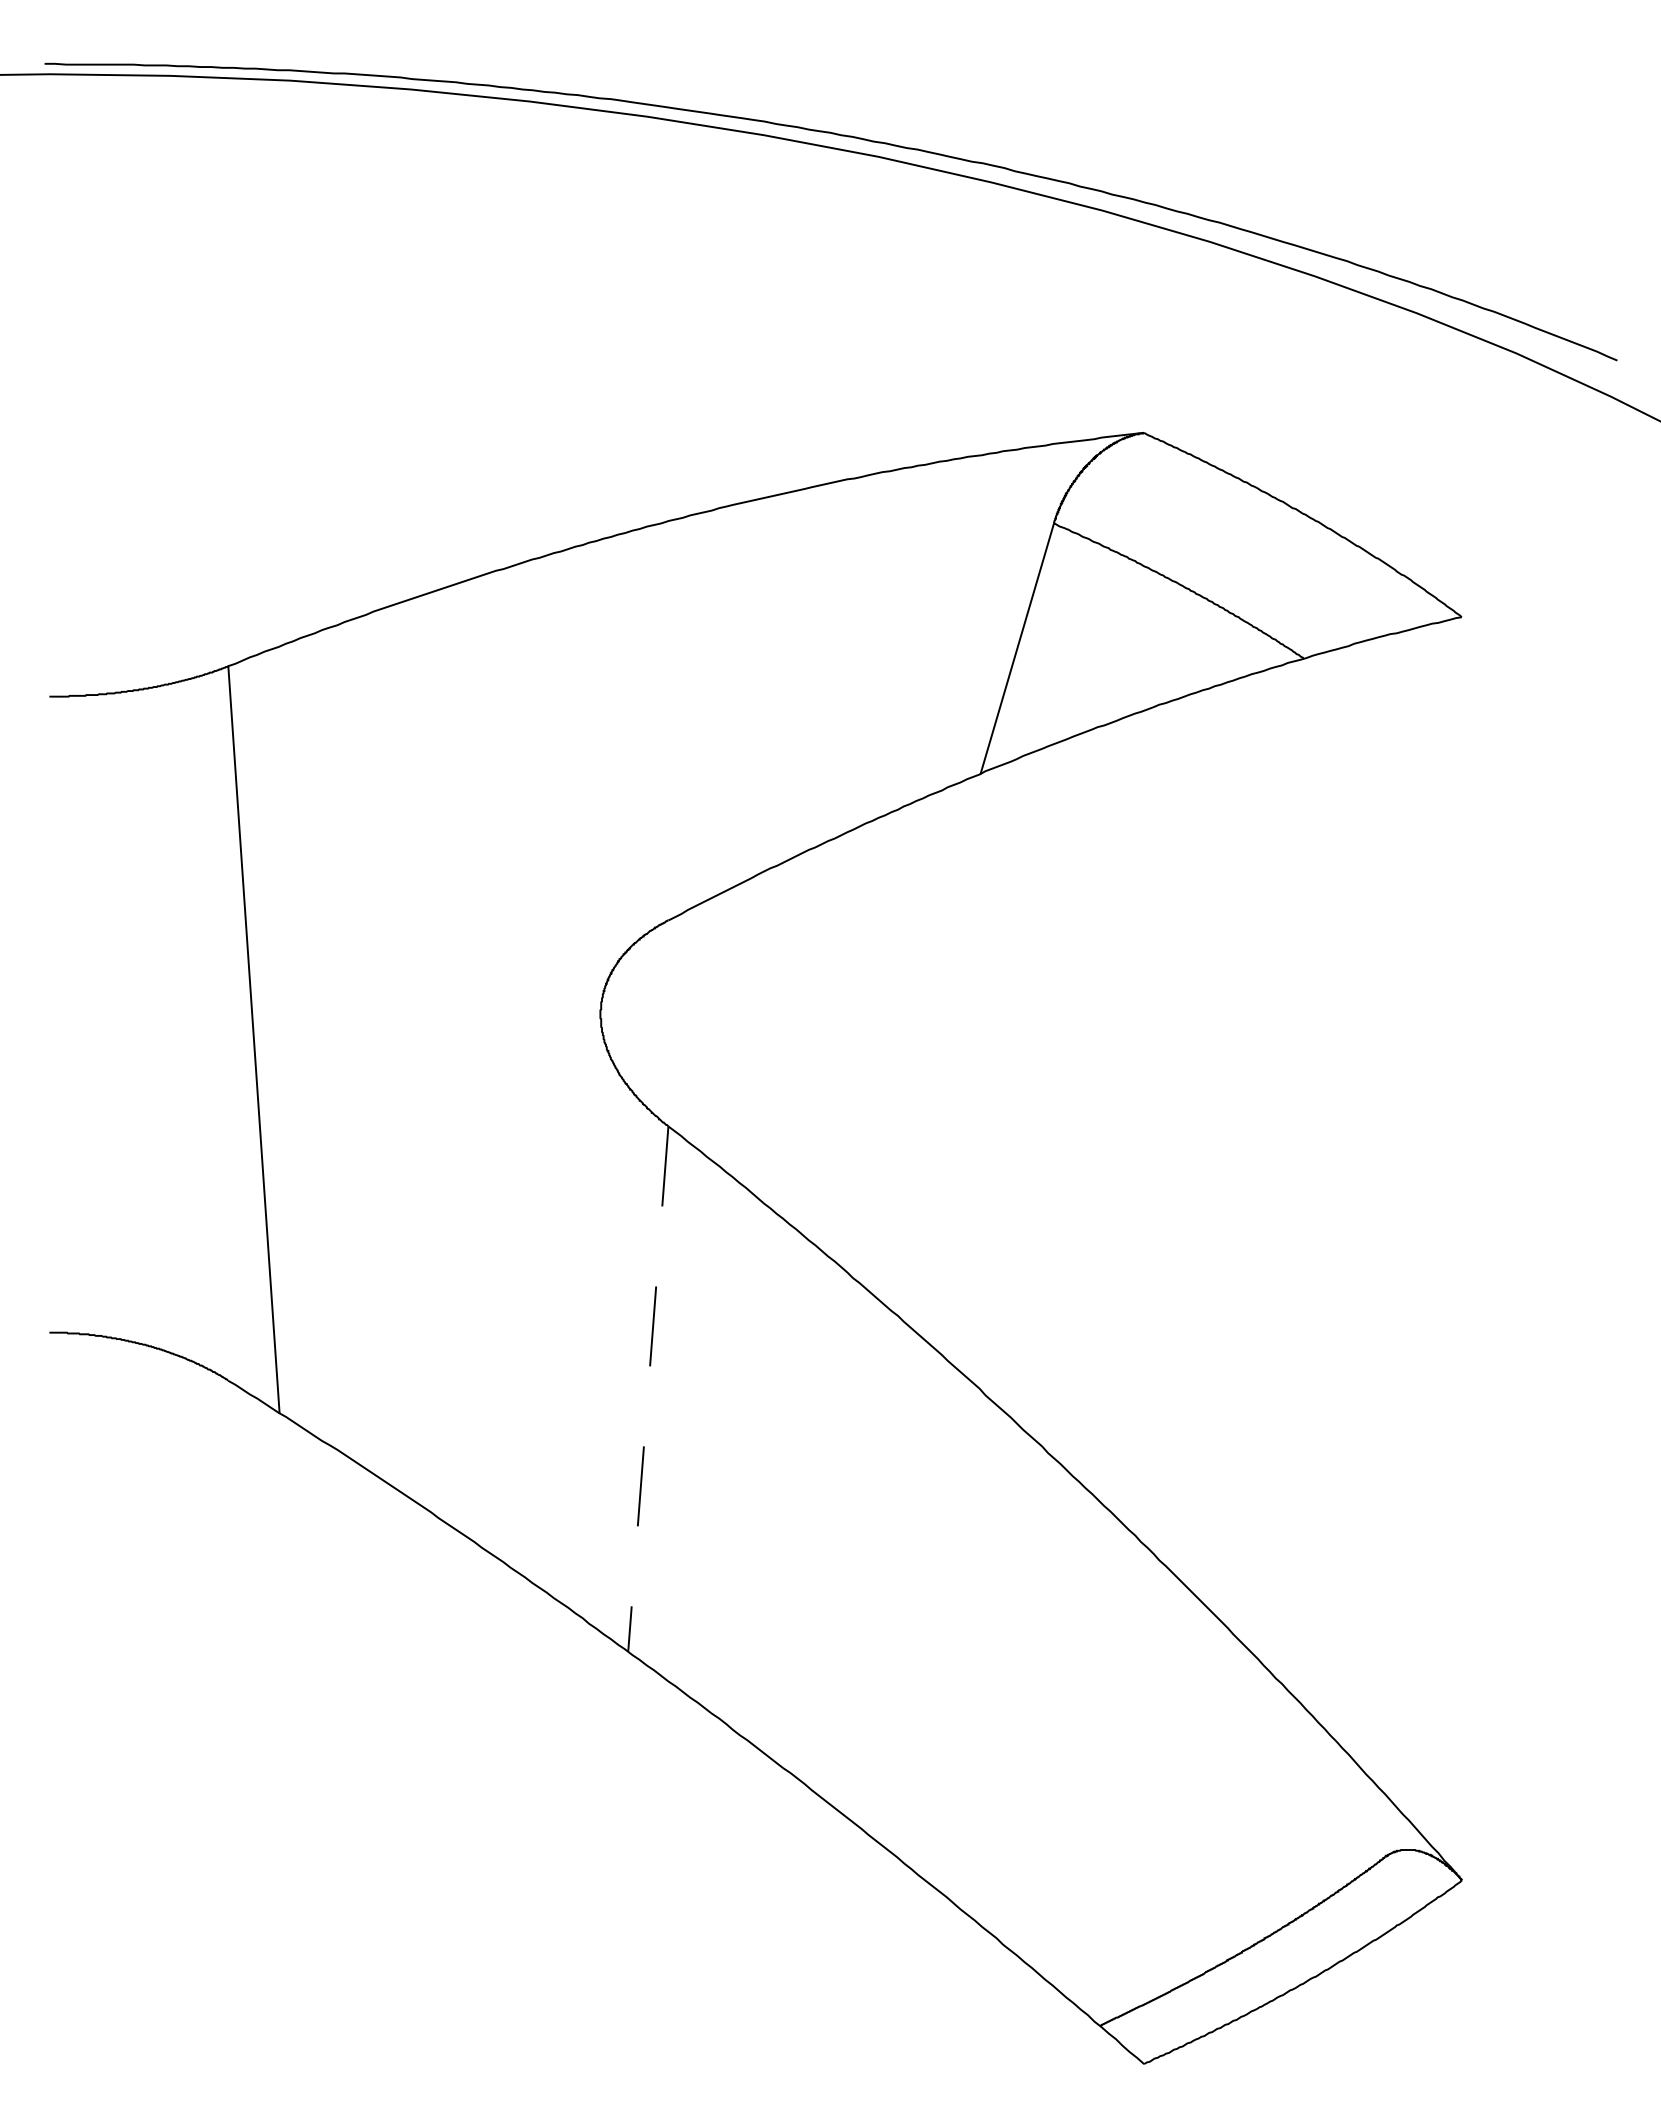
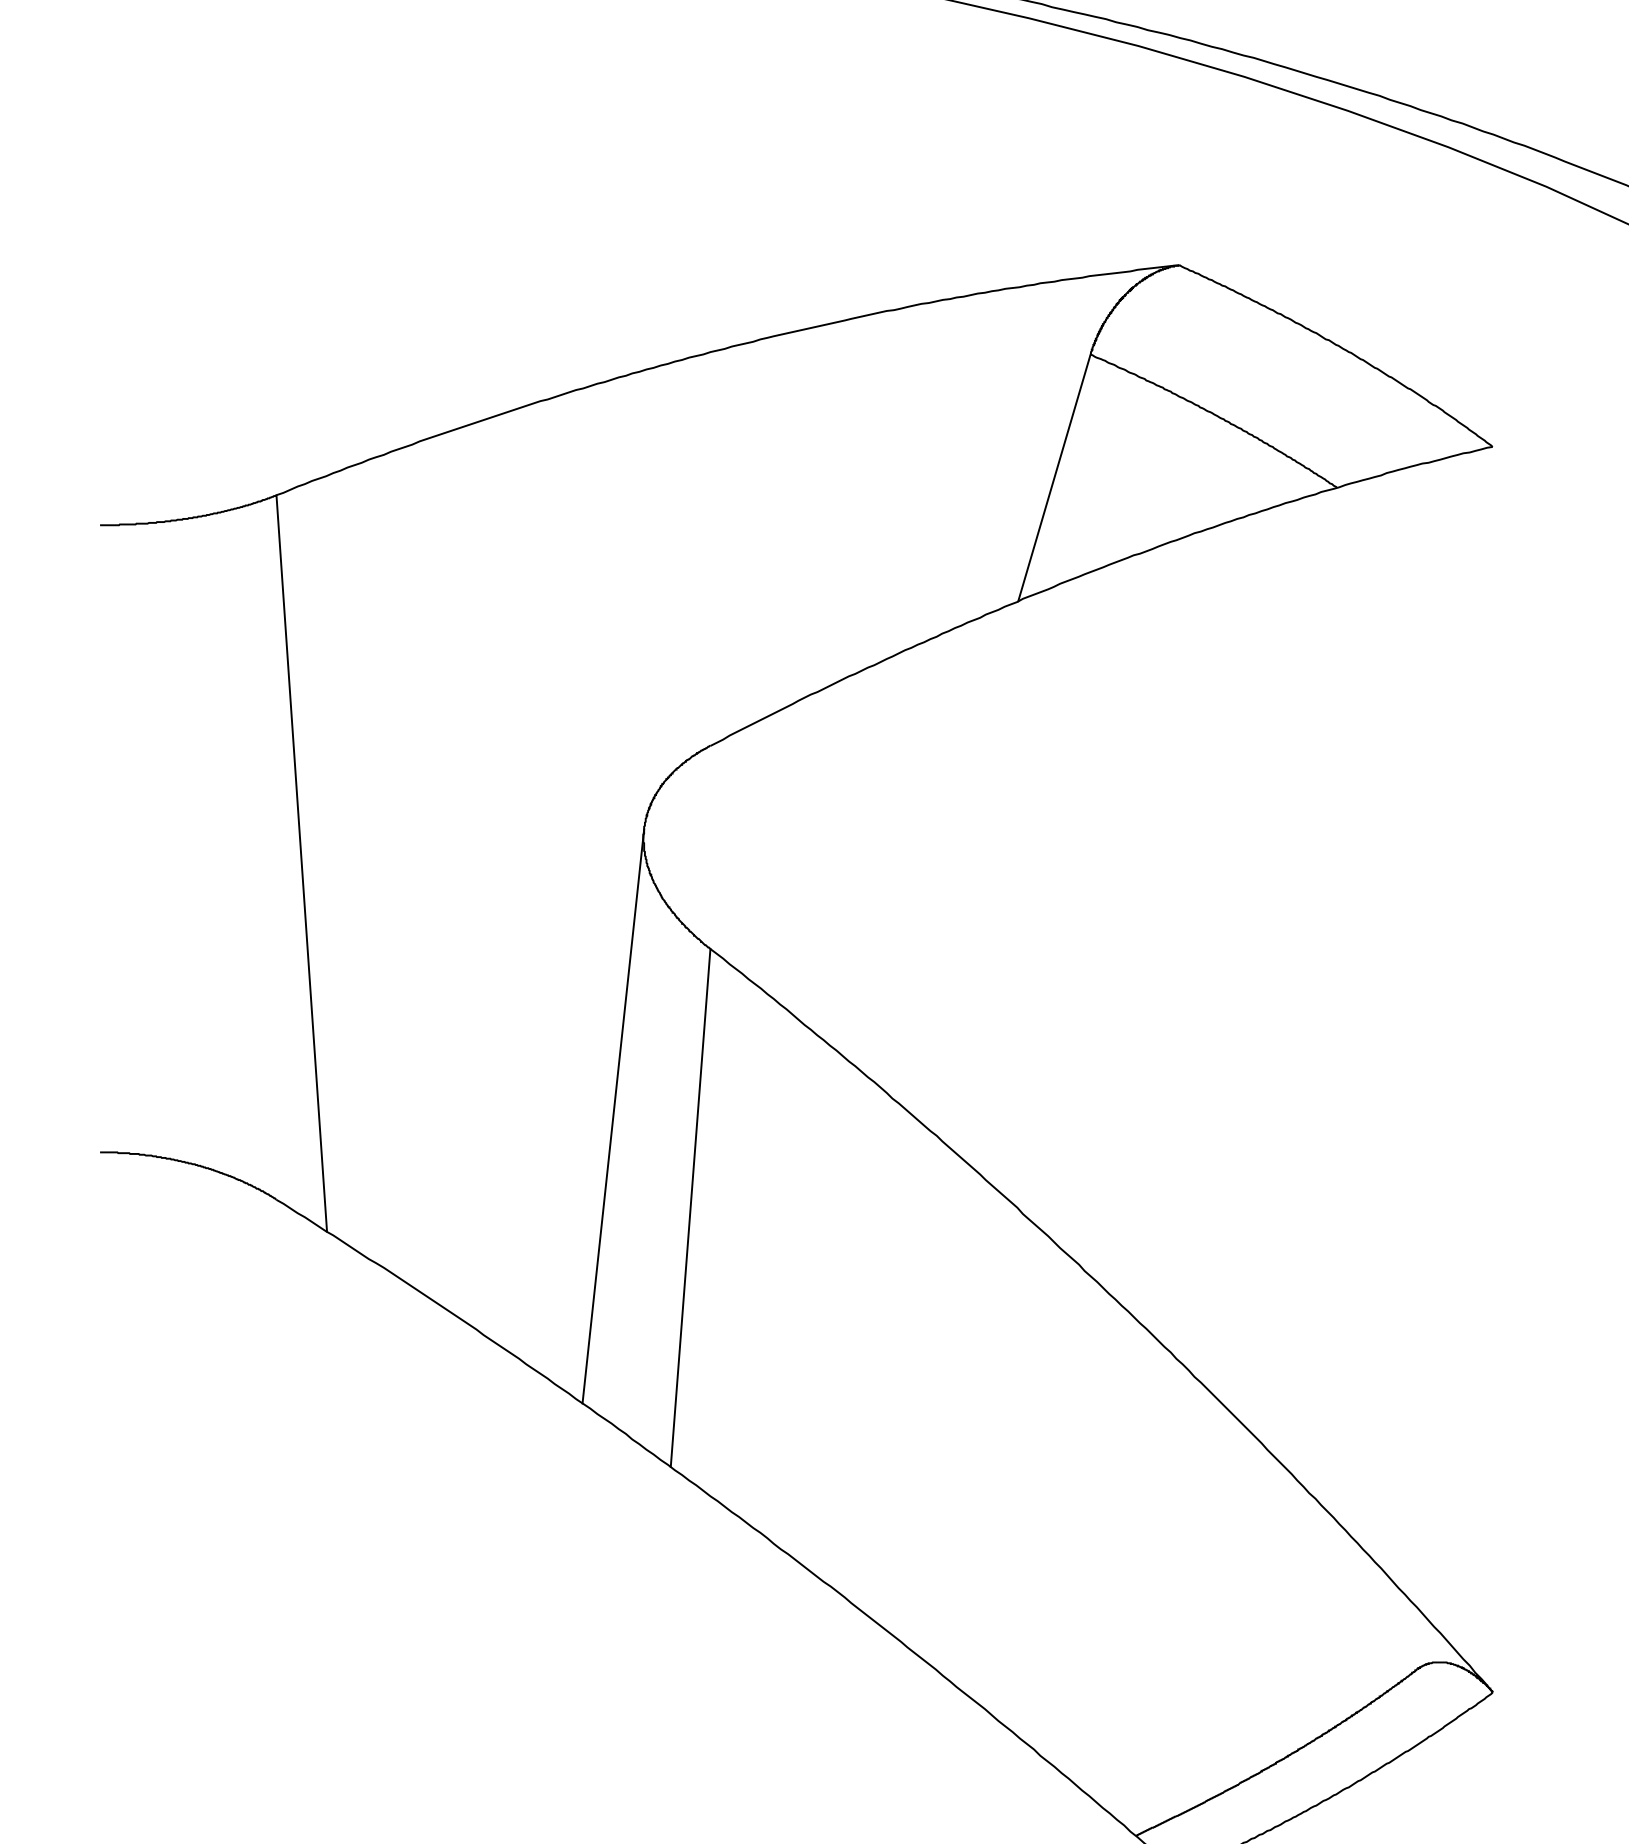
line: (569, 1296) -> (612, 1116), added
line: (648, 1389) -> (690, 1208), dashed -> solid

